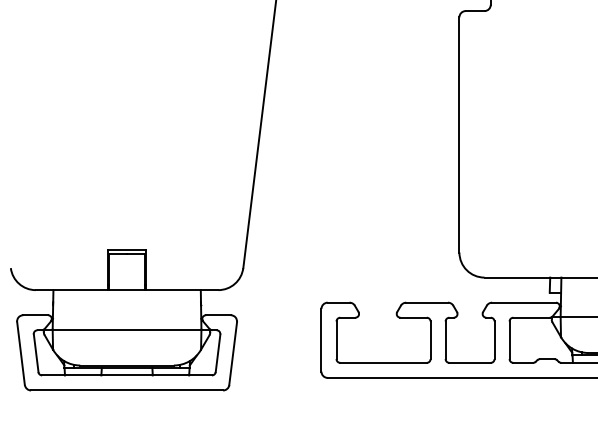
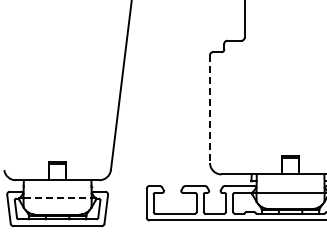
line: (460, 135) -> (210, 109), solid -> dashed
line: (128, 330) -> (58, 198), solid -> dashed

